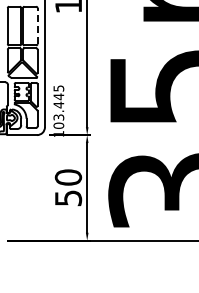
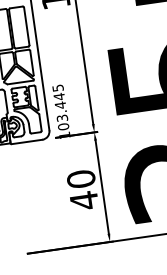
line: (37, 25) -> (26, 25), dashed -> solid
text: (68, 197) -> (84, 199), 50 -> 40

